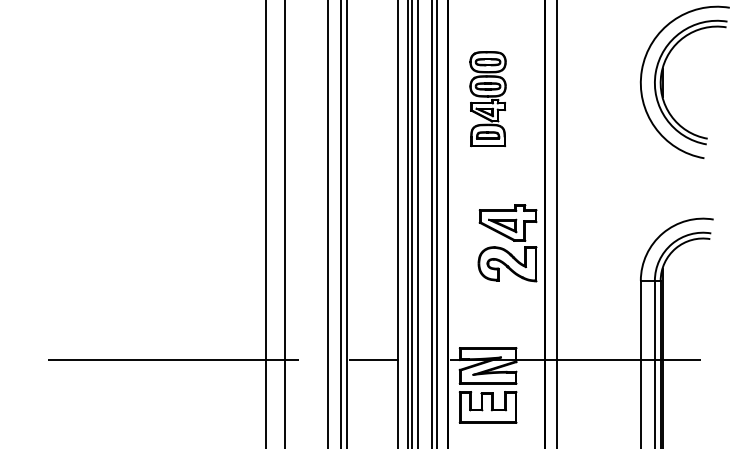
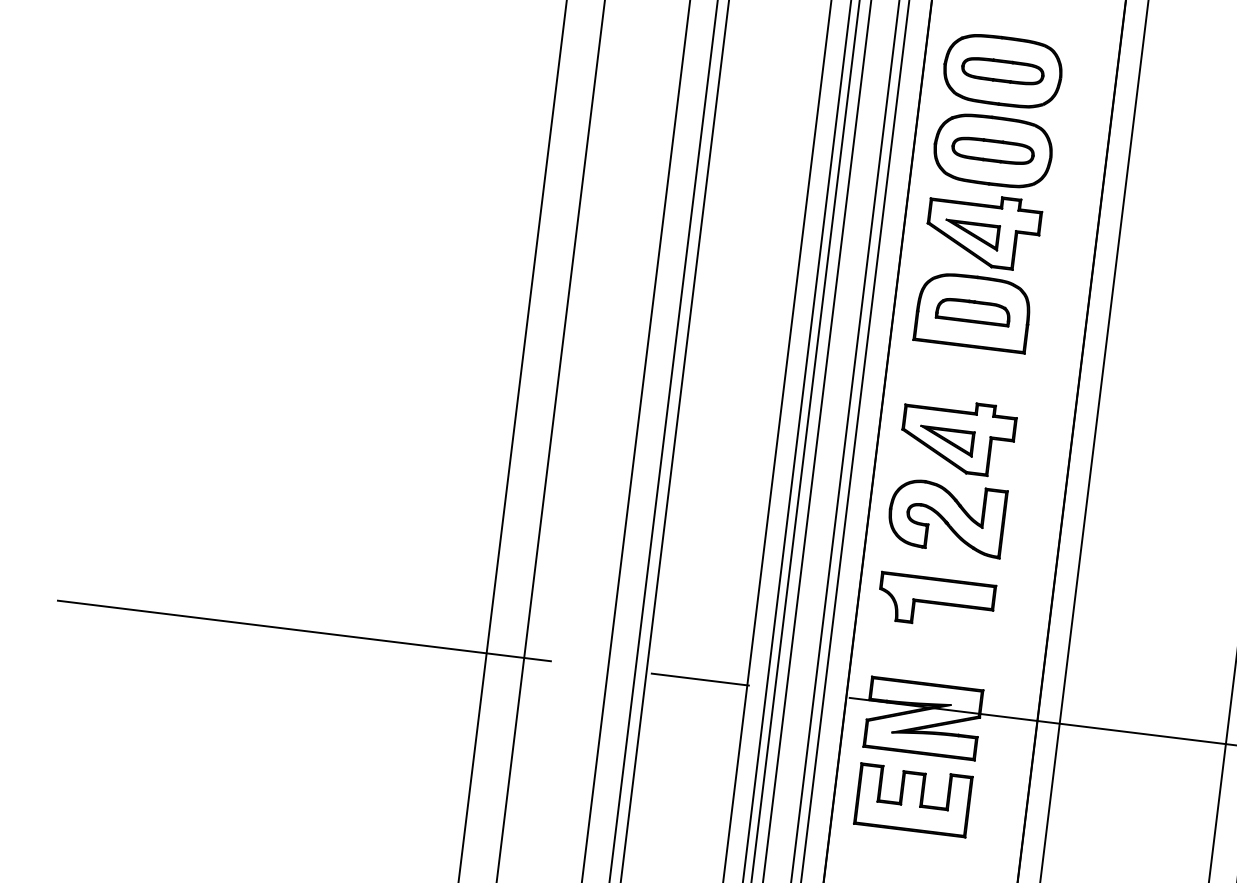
part: (487, 98) -> (986, 191), size x1.67
part: (507, 243) -> (951, 476), moved
part: (487, 306) -> (936, 601), added

